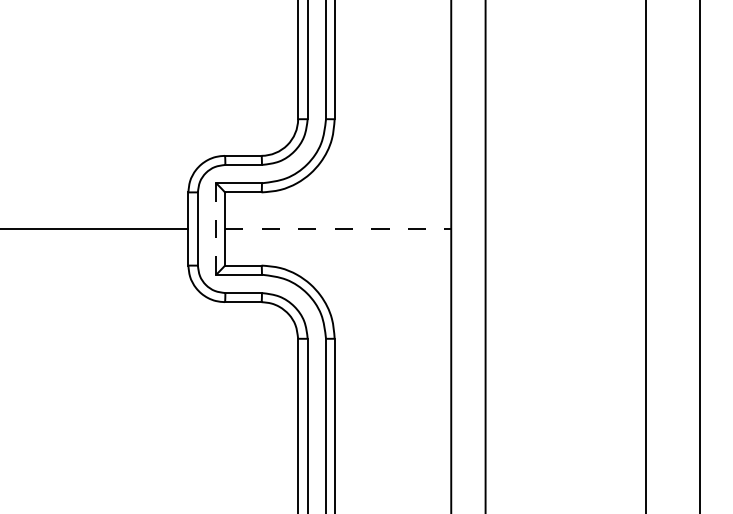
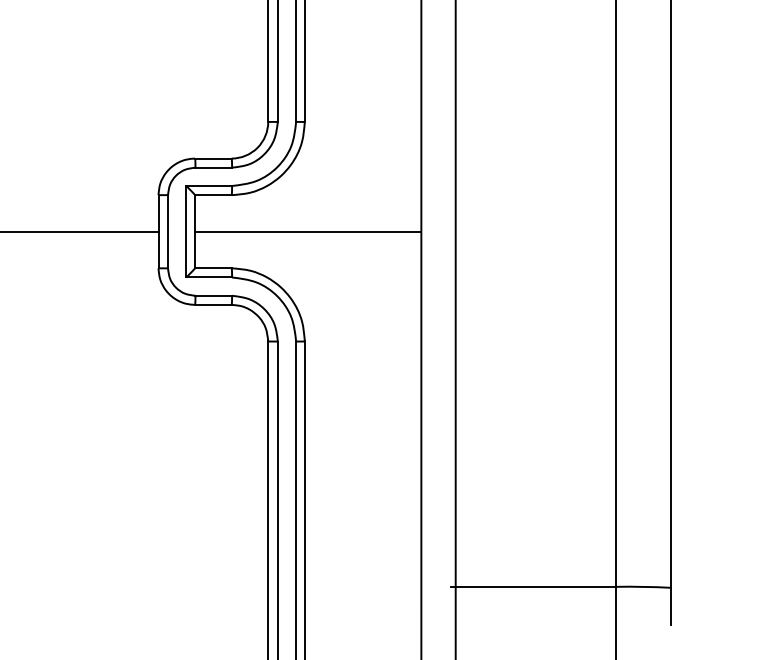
line: (216, 228) -> (186, 231), dashed -> solid
line: (338, 228) -> (308, 231), dashed -> solid

